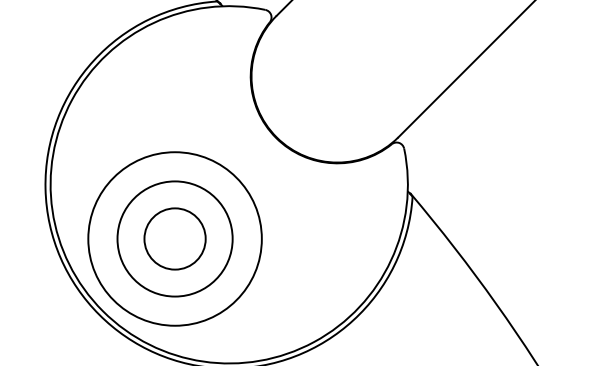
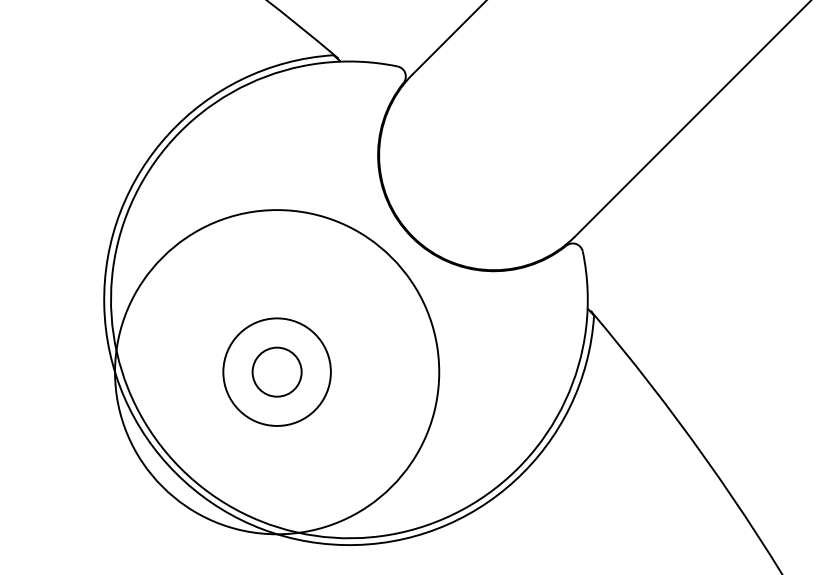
circle: (174, 238) -> (276, 371), size x1.4
circle: (174, 239) -> (276, 372), size x0.7
circle: (175, 239) -> (277, 372), size x0.6

